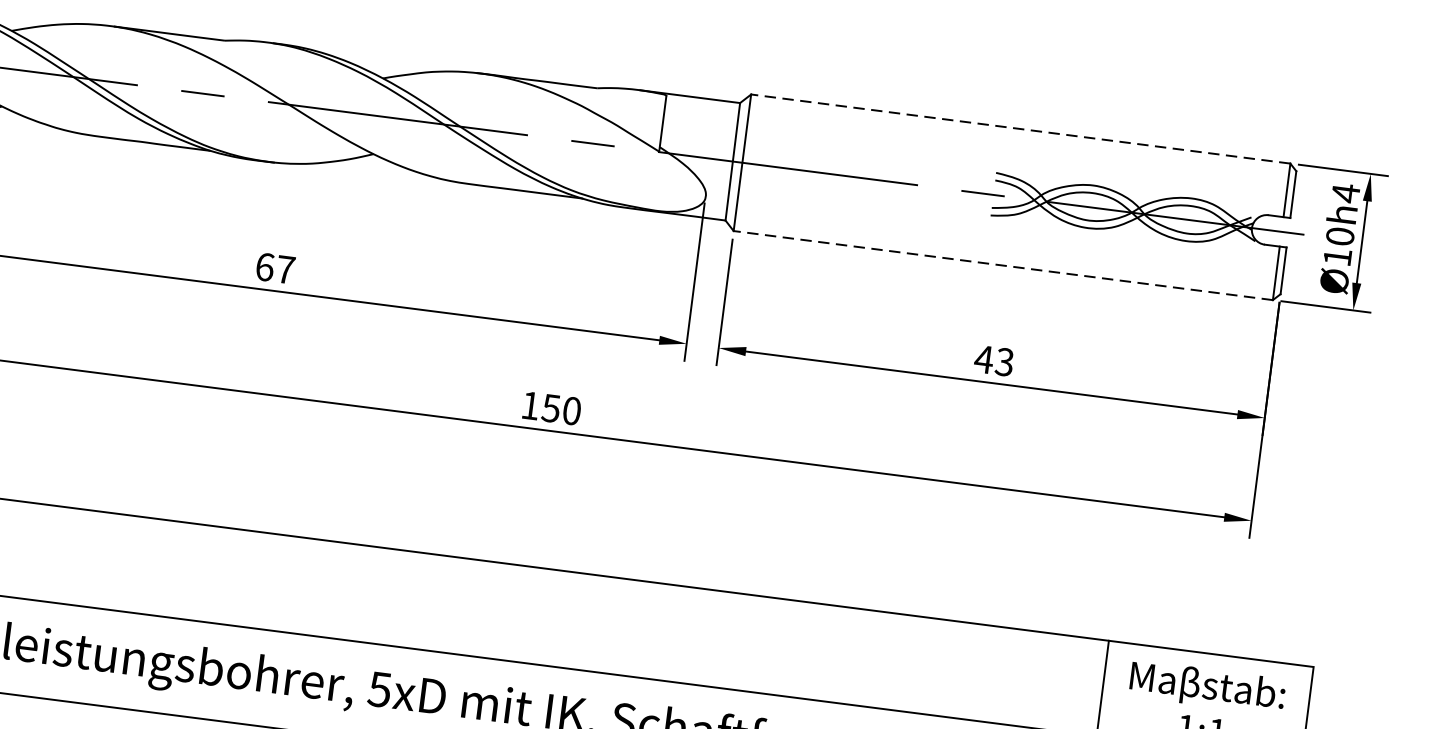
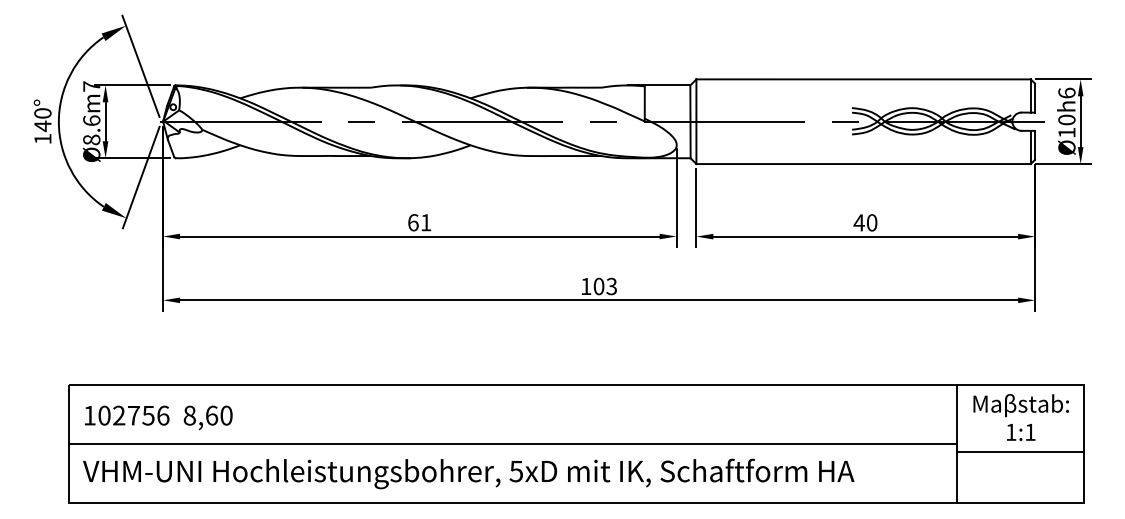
line: (1020, 129) -> (863, 79), dashed -> solid
text: (1345, 192) -> (1066, 92), Ø10h4 -> Ø10h6
line: (1003, 266) -> (863, 164), dashed -> solid
text: (286, 269) -> (426, 222), 67 -> 61
text: (1003, 361) -> (871, 222), 43 -> 40
text: (561, 409) -> (605, 286), 150 -> 103

